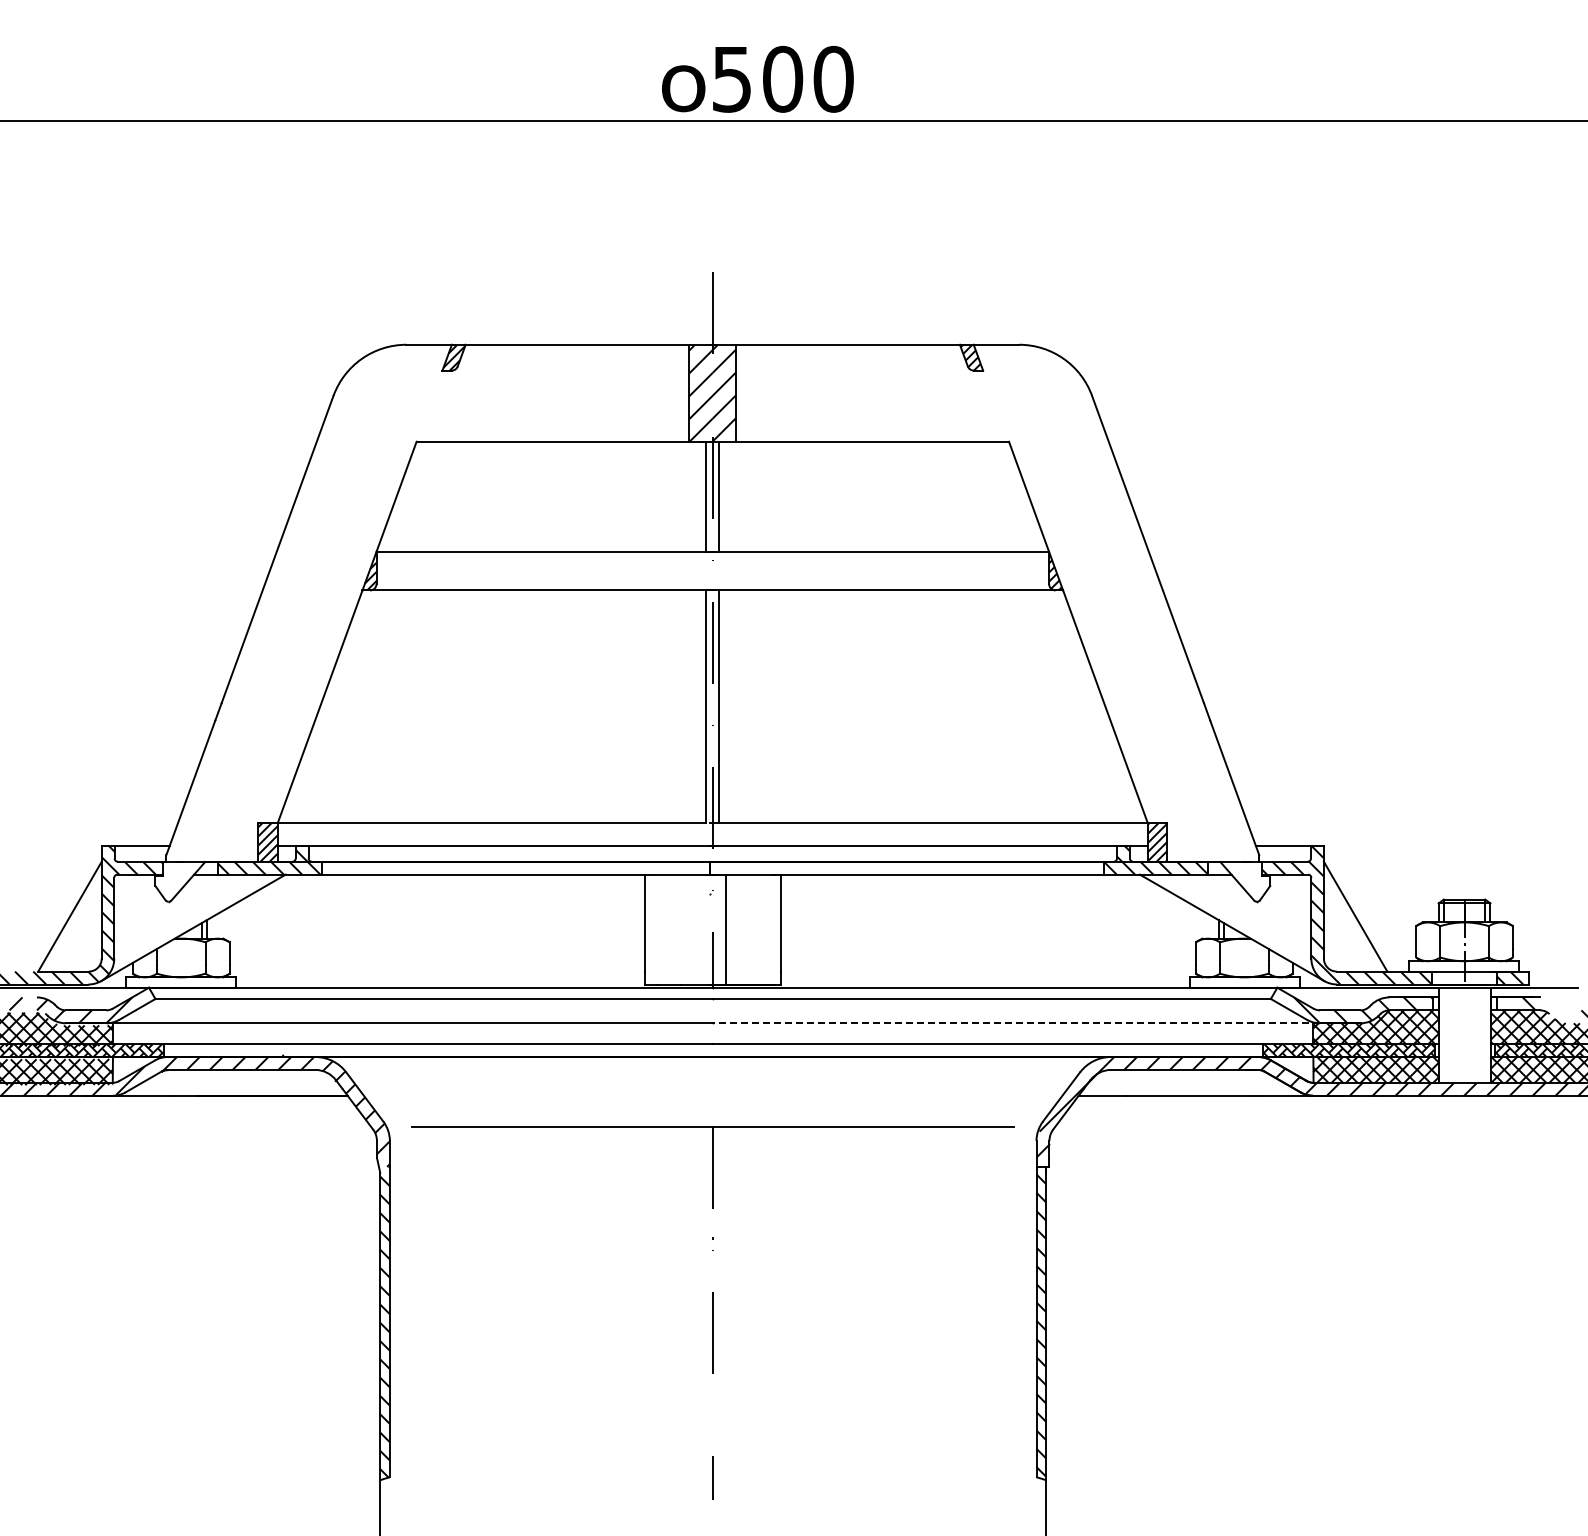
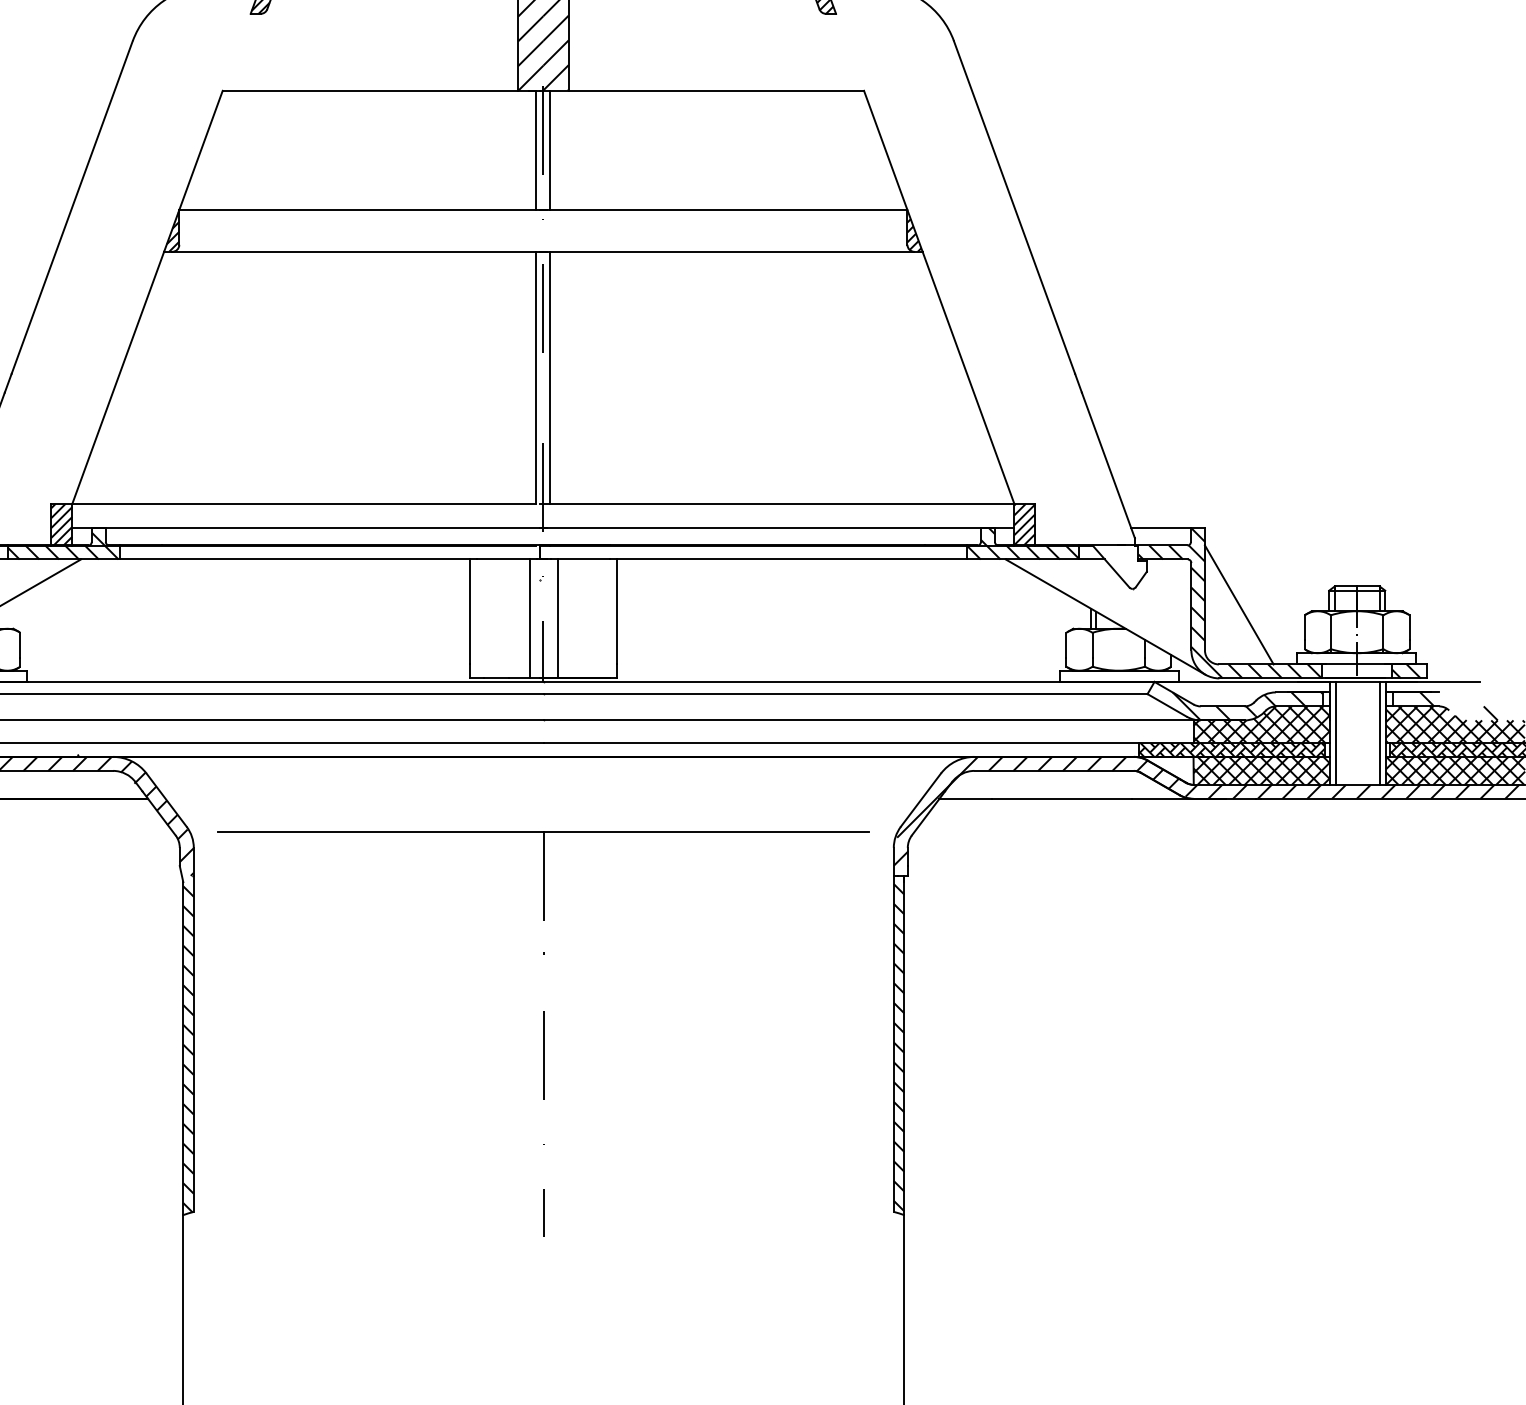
line: (700, 929) -> (530, 618), added
line: (1016, 1023) -> (872, 720), dashed -> solid
line: (1444, 1034) -> (1335, 732), added
line: (1485, 1034) -> (1379, 732), added

